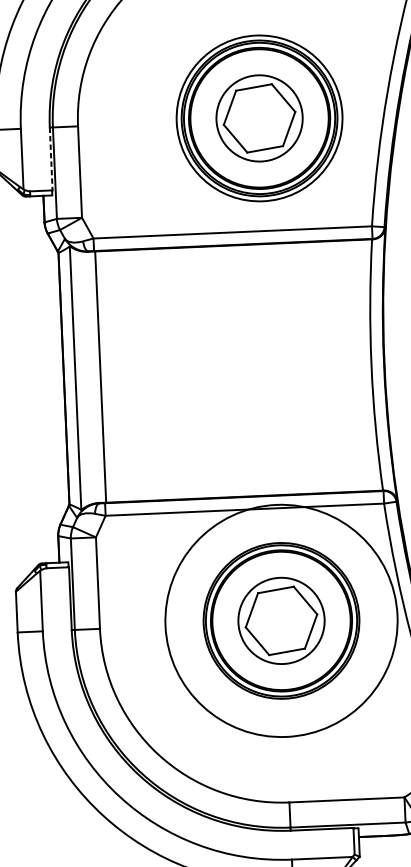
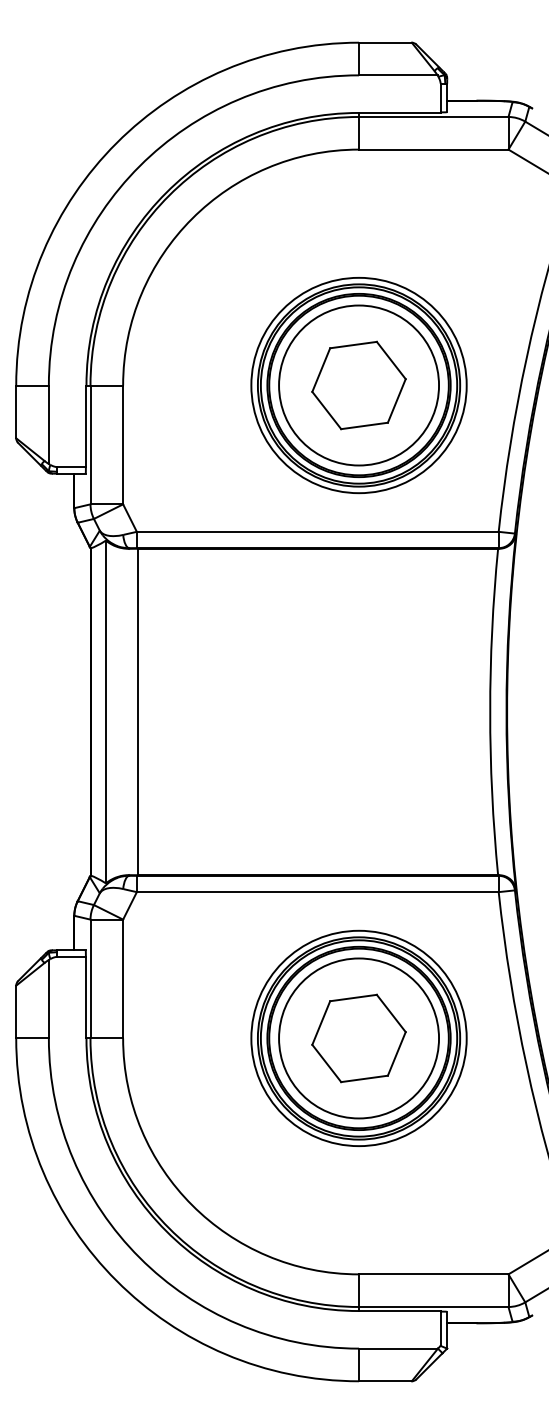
circle: (259, 118) -> (359, 385), size x1.43
line: (51, 159) -> (86, 426), dashed -> solid
circle: (281, 620) -> (358, 1038), size x0.71
circle: (281, 620) -> (359, 1038), size x1.43

